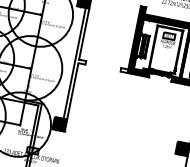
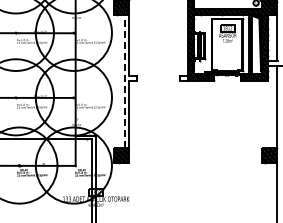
line: (74, 63) -> (124, 81), solid -> dashed

